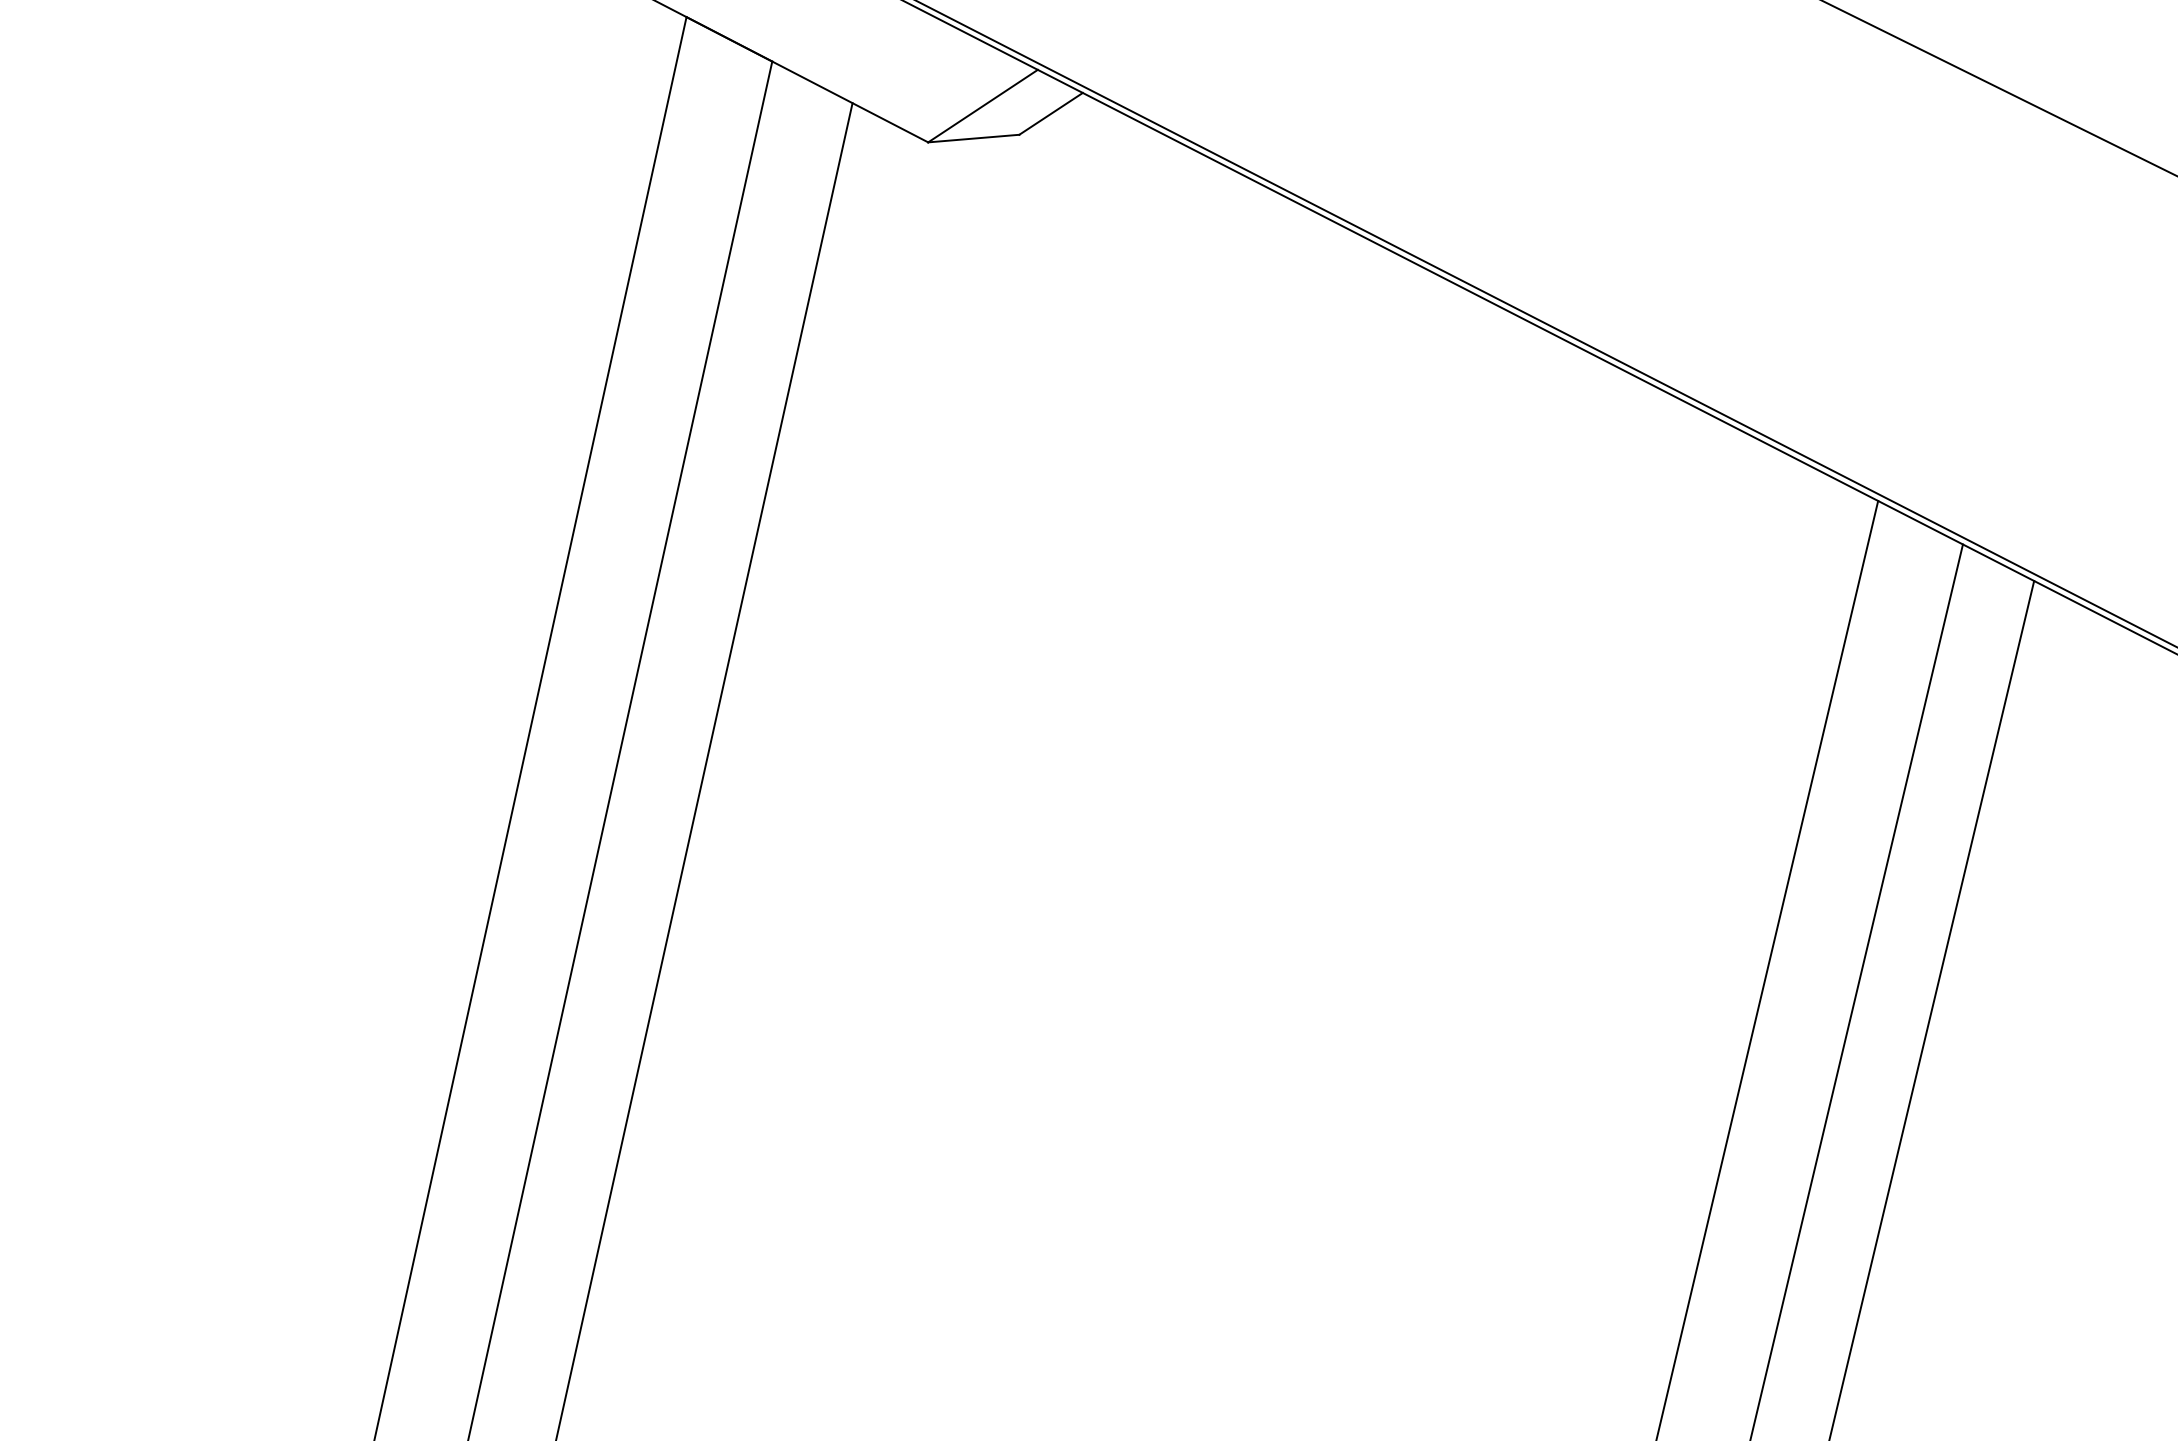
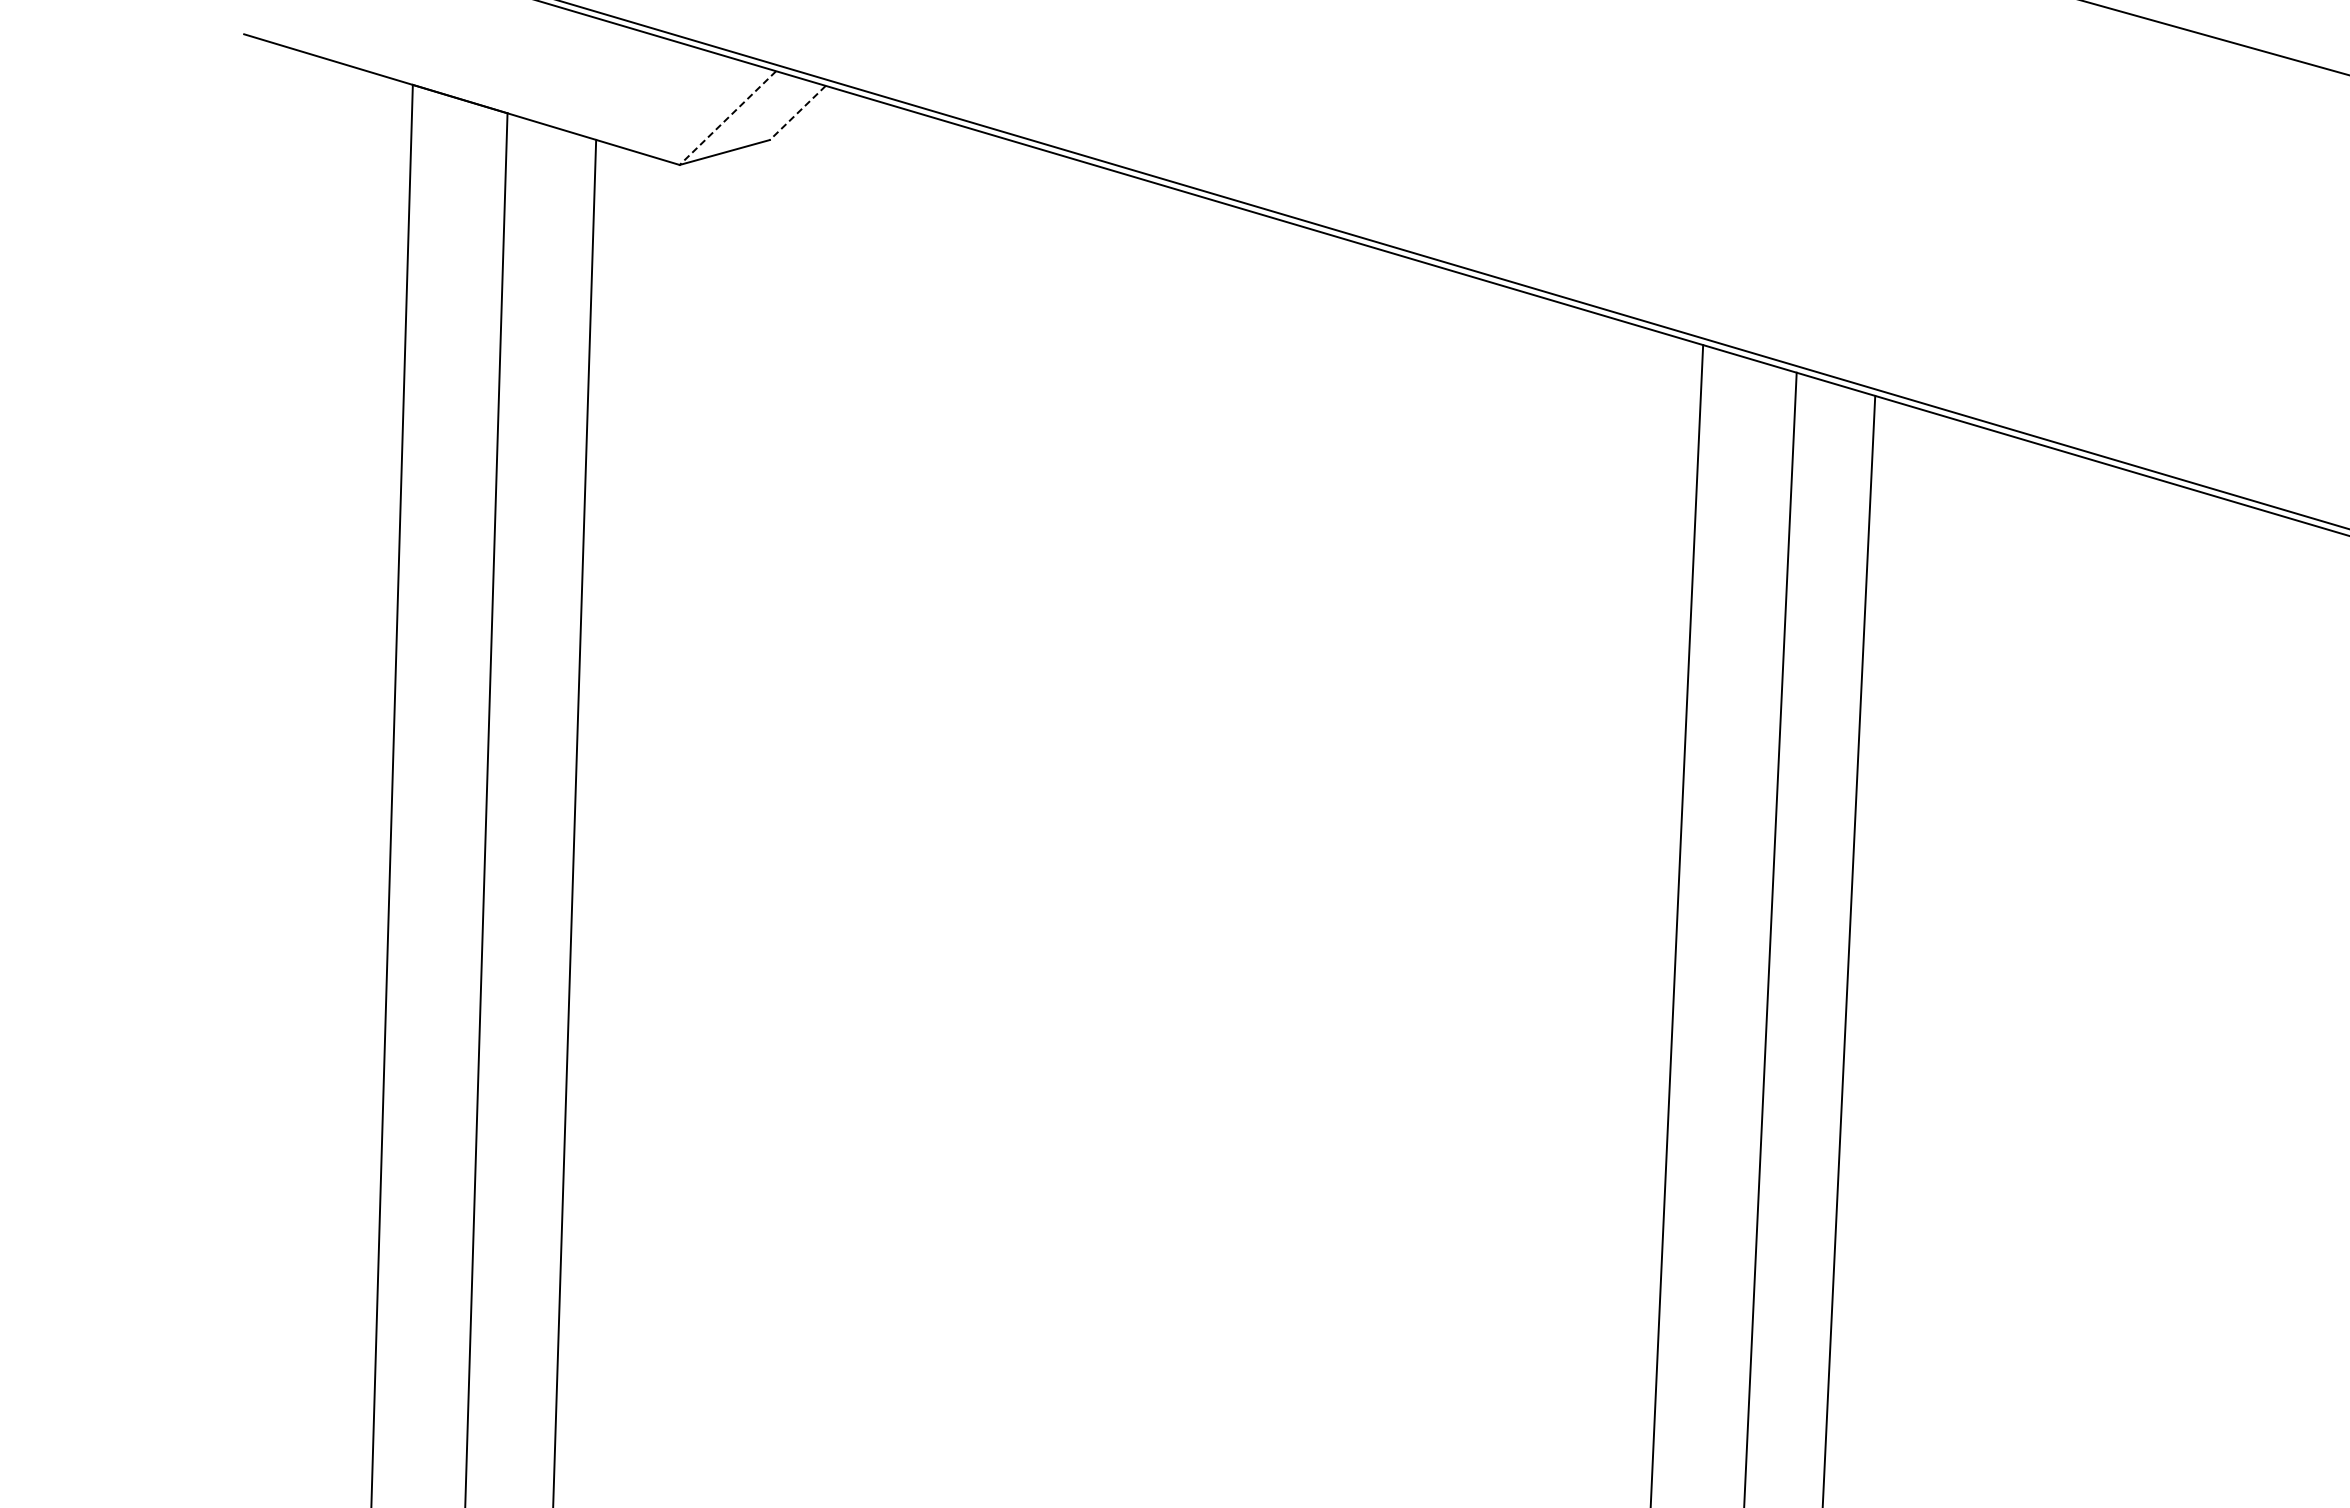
line: (982, 106) -> (727, 118), solid -> dashed
line: (1050, 113) -> (797, 112), solid -> dashed

